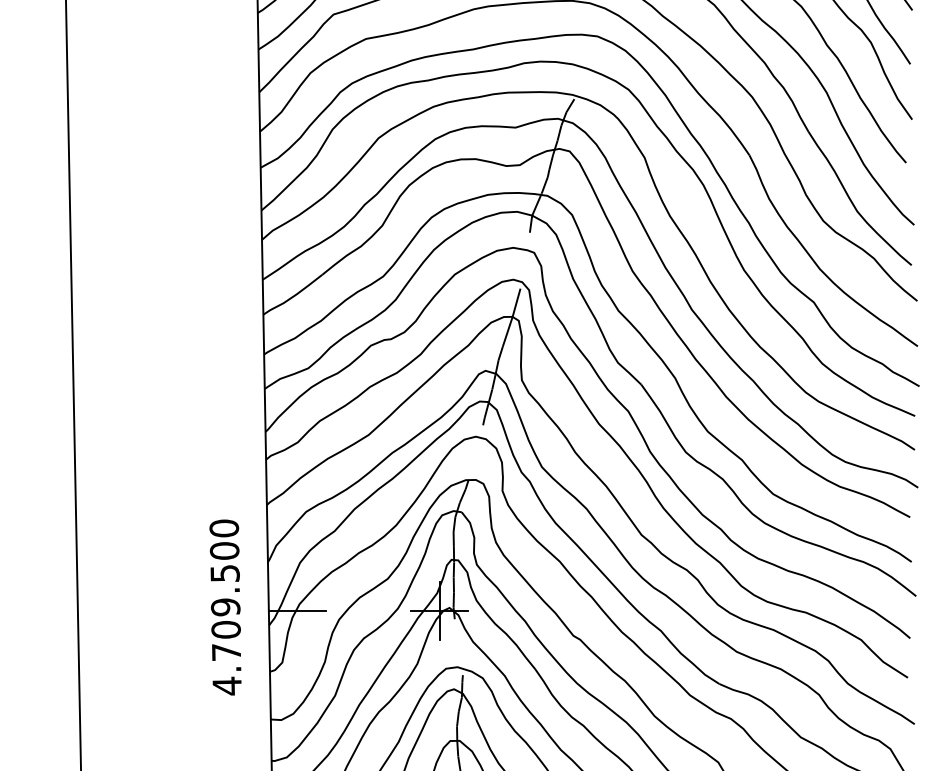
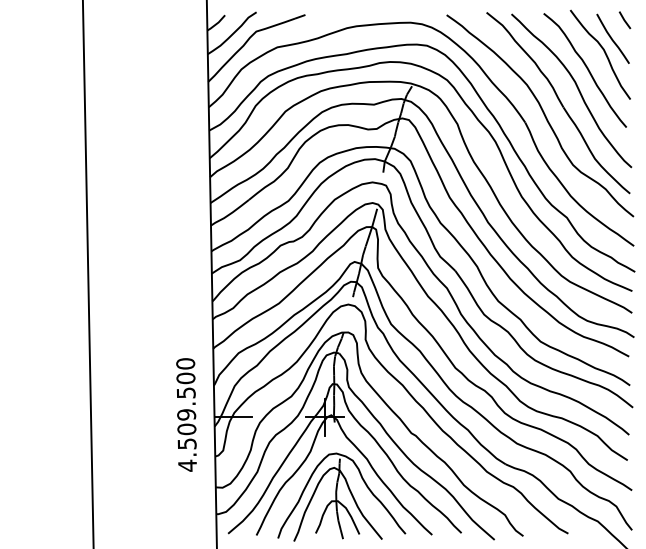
text: (225, 651) -> (186, 443), 4.709.500 -> 4.509.500

